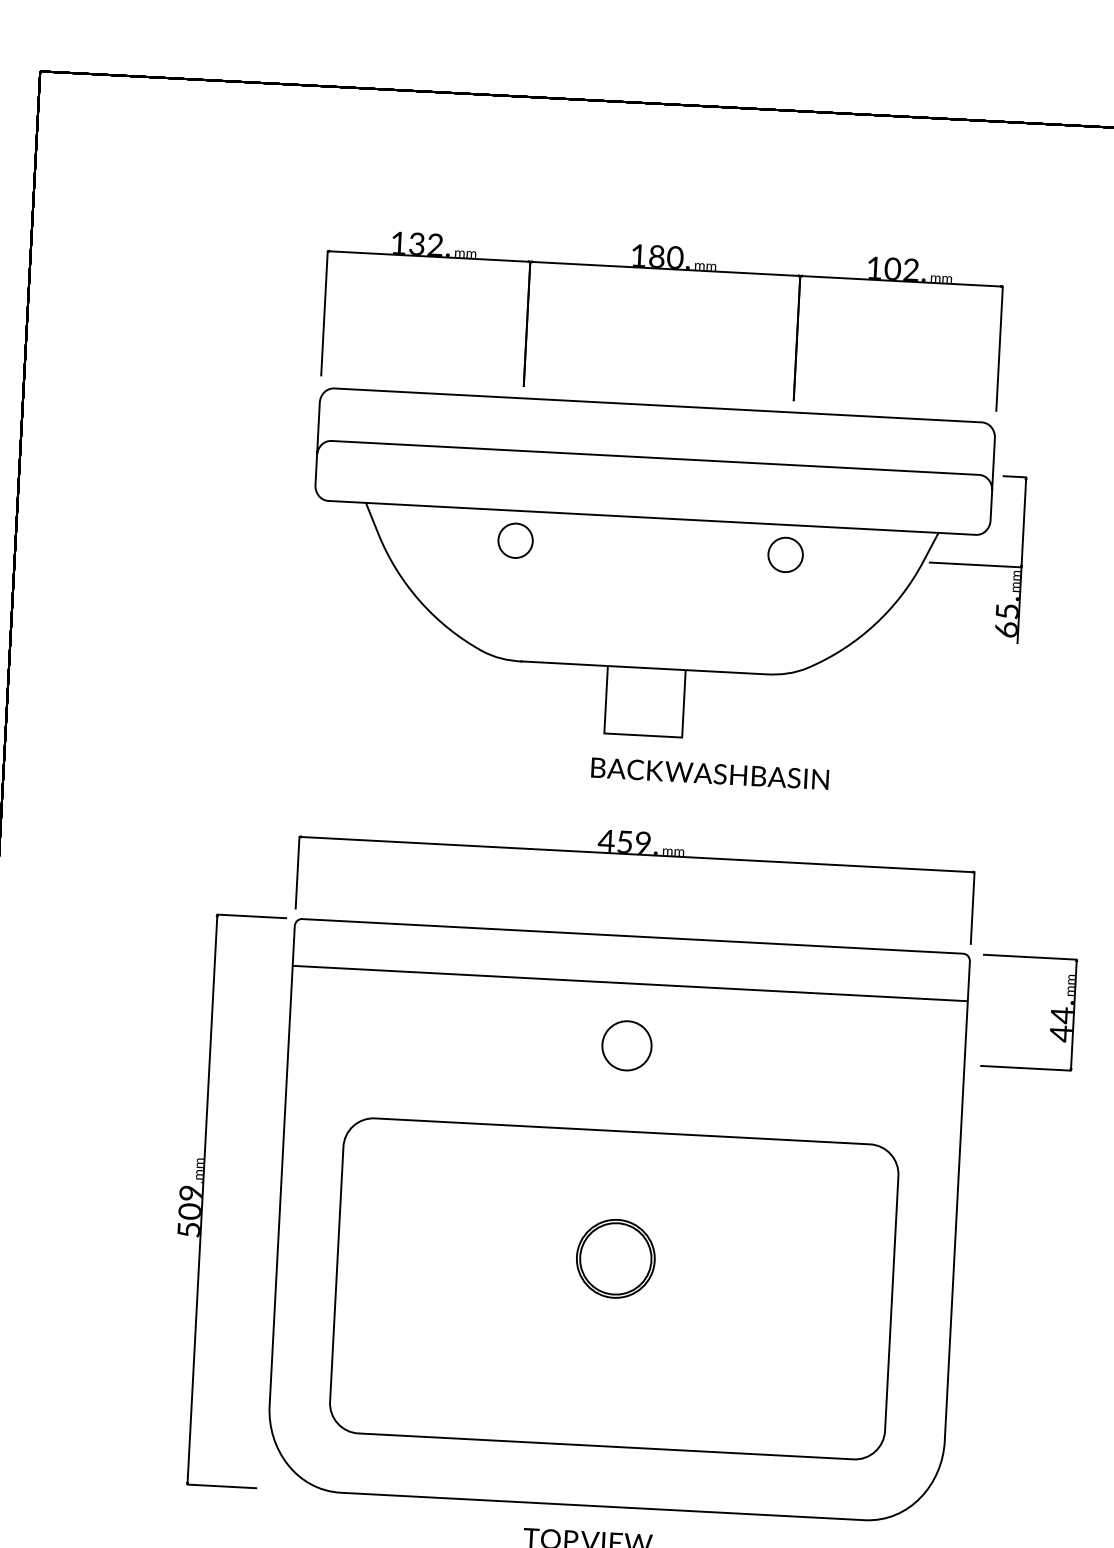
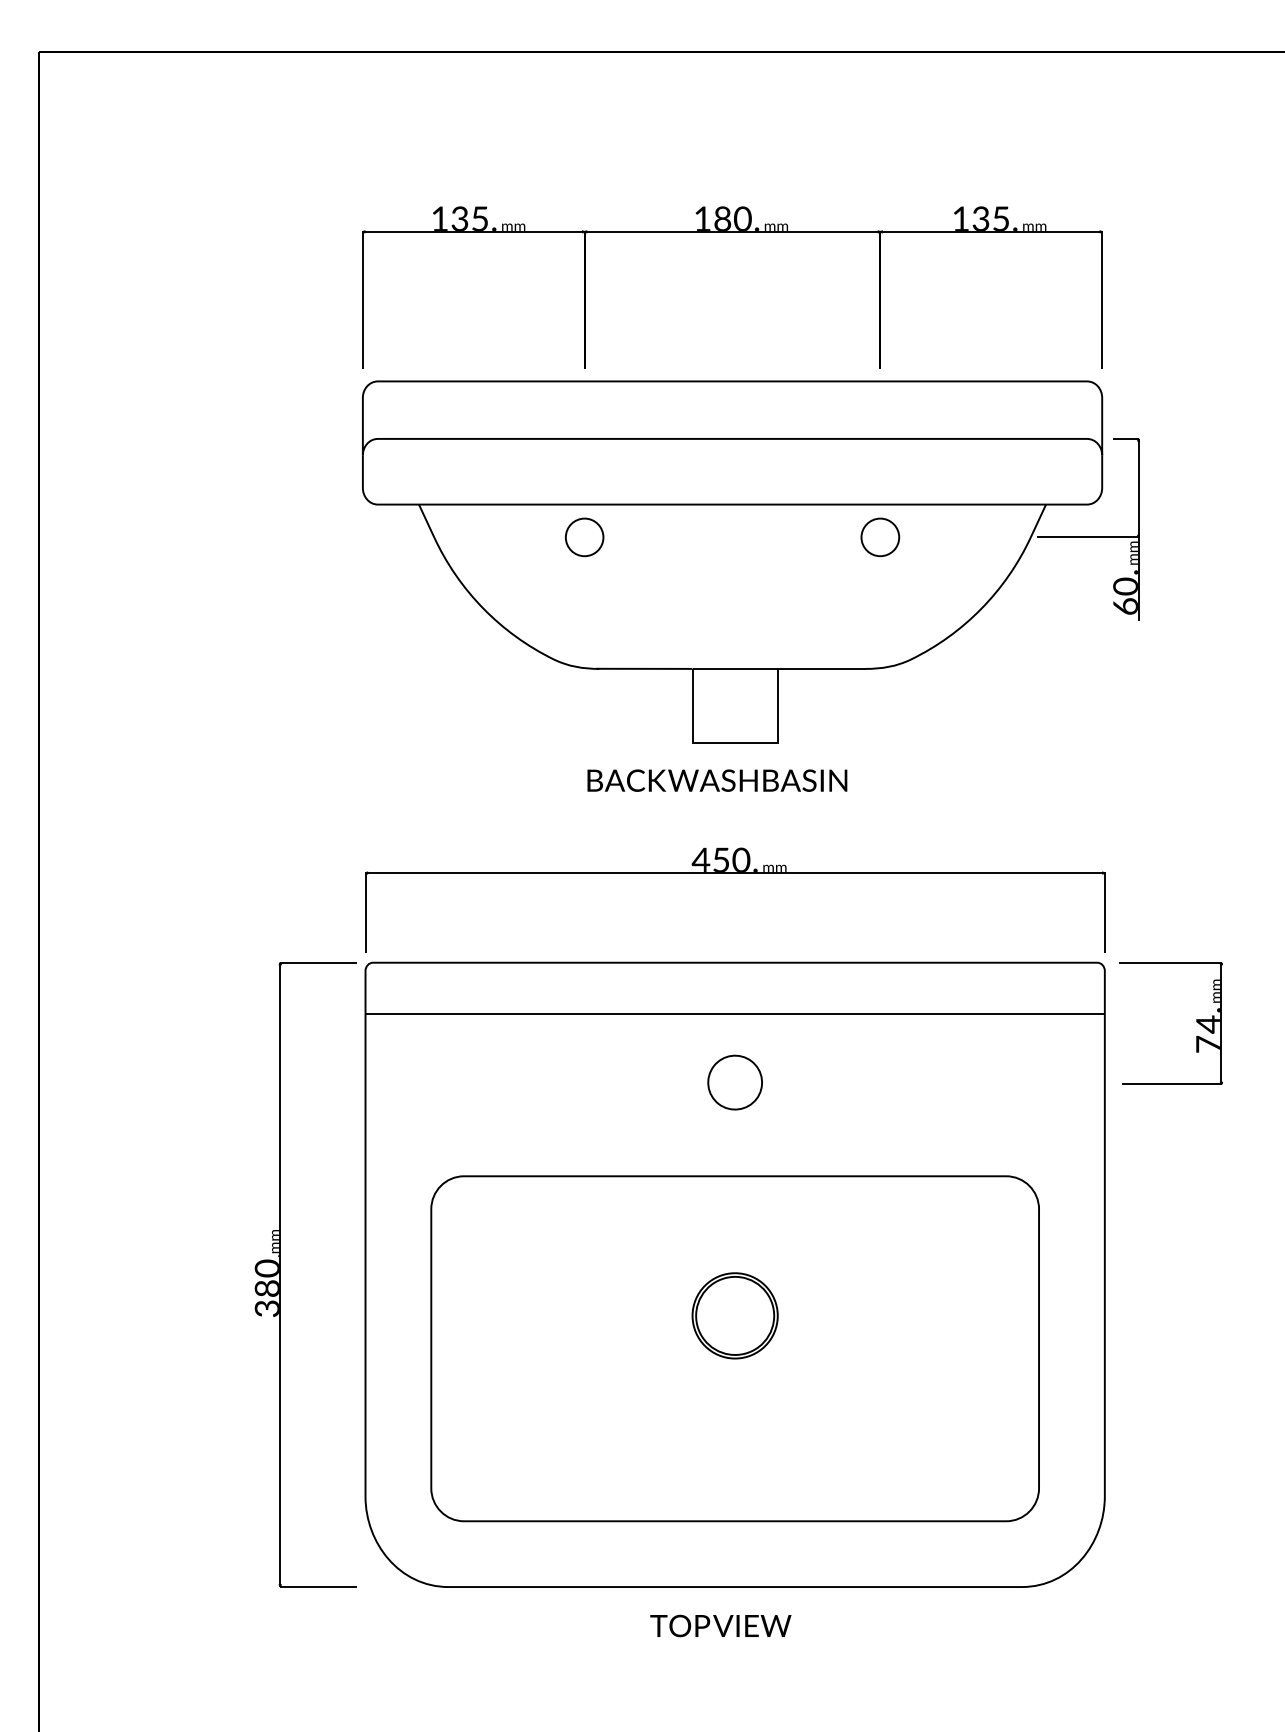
text: (434, 244) -> (479, 218), 132. -> 135.
text: (901, 269) -> (990, 218), 102. -> 135.
text: (1007, 611) -> (1125, 586), 65. -> 60.
text: (710, 773) -> (717, 780), moved
text: (643, 843) -> (741, 860), 459. -> 450.
text: (1060, 1033) -> (1207, 1044), 44. -> 74.
text: (189, 1210) -> (266, 1287), 509 -> 380

